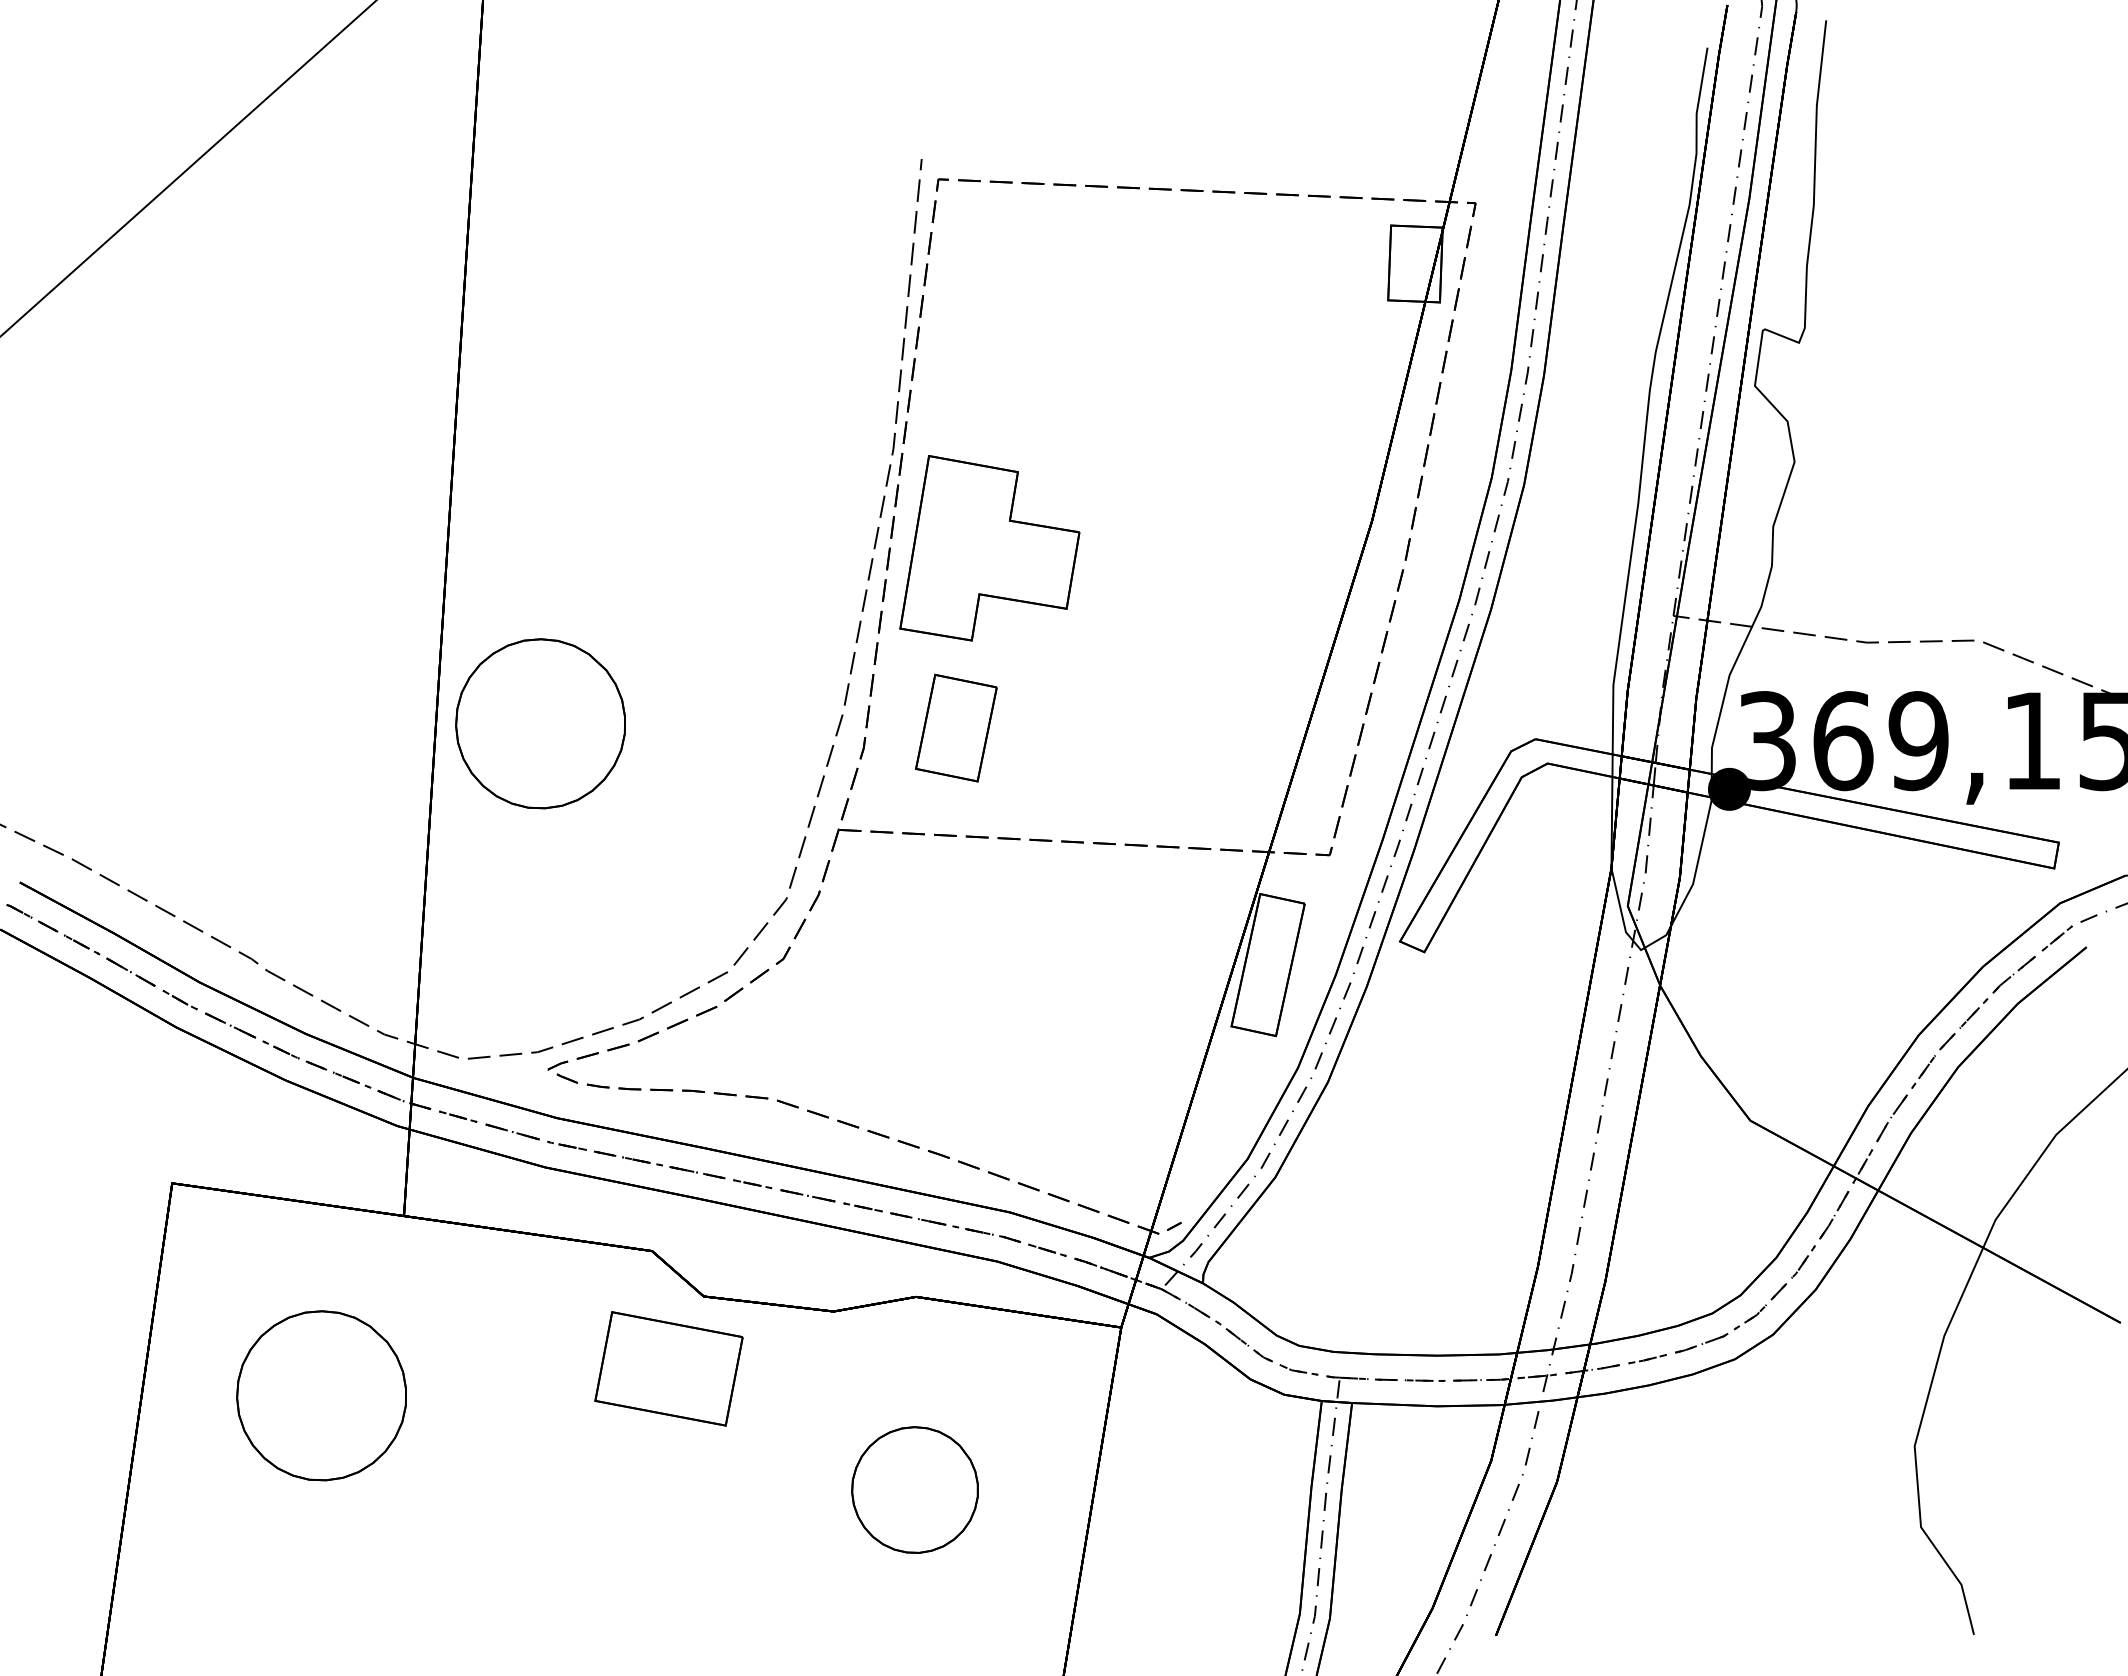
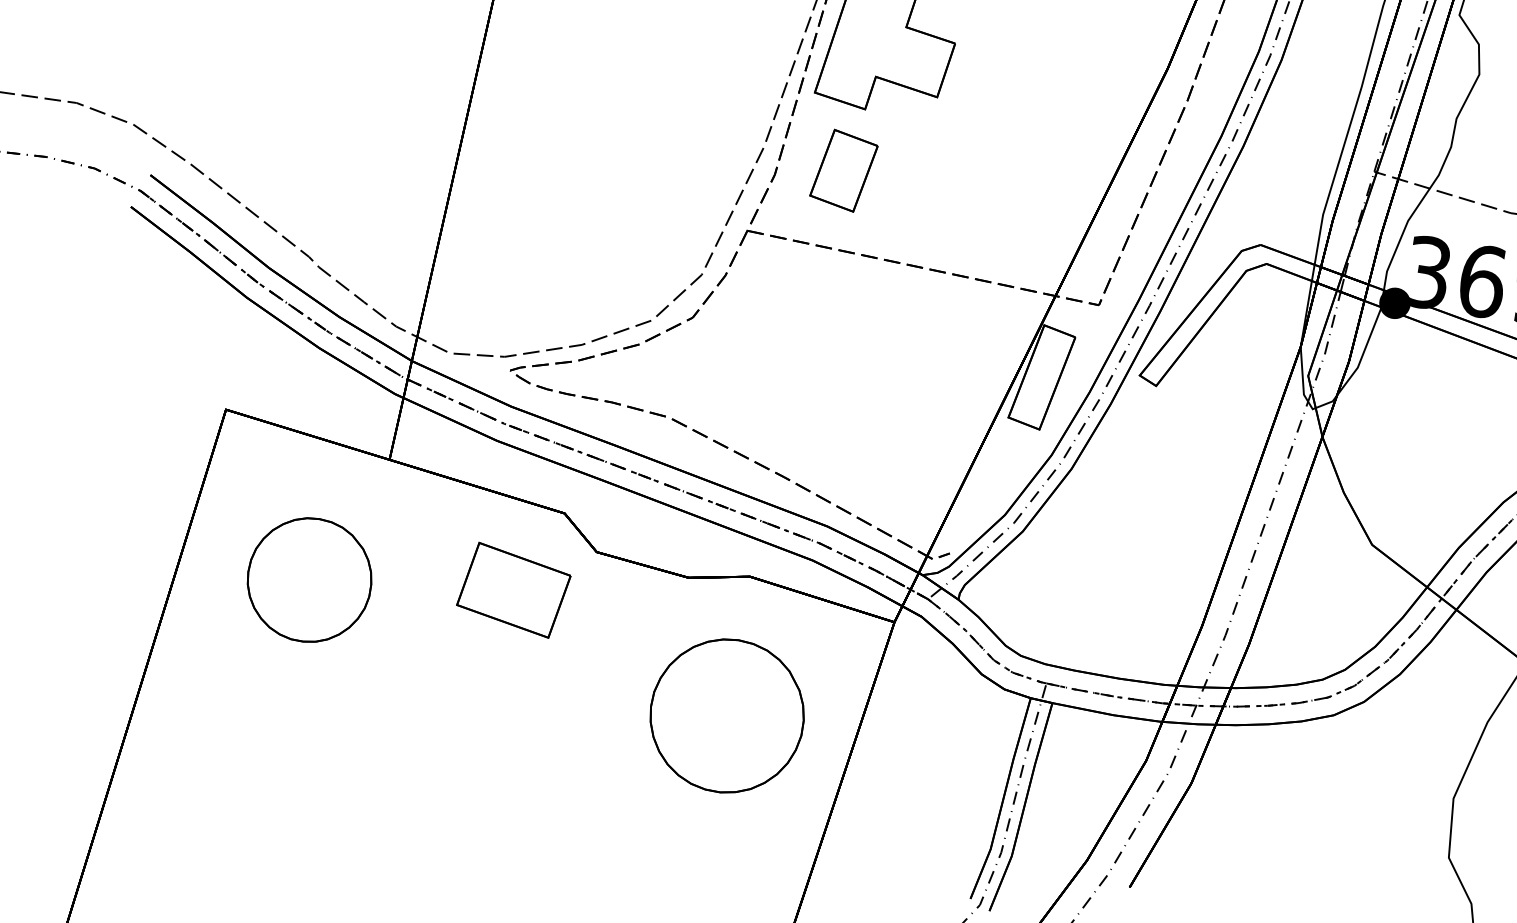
part: (540, 723) -> (544, 119), removed
part: (668, 1368) -> (513, 590), moved
part: (914, 1489) -> (726, 715), size x1.67

